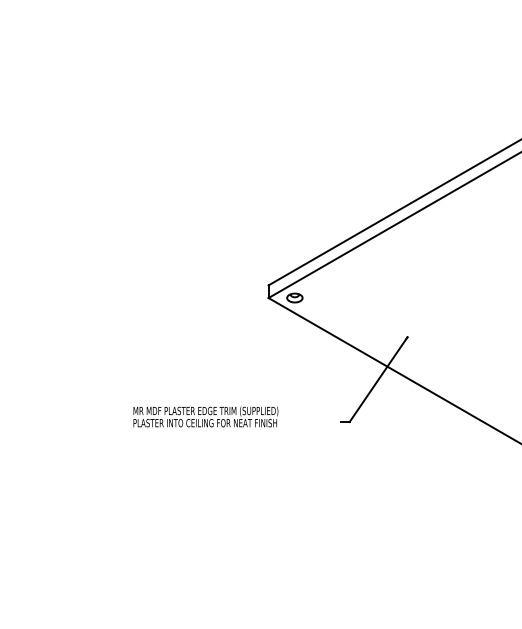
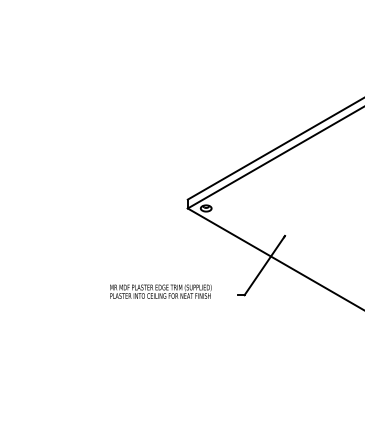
text: (205, 416) -> (160, 291), moved

